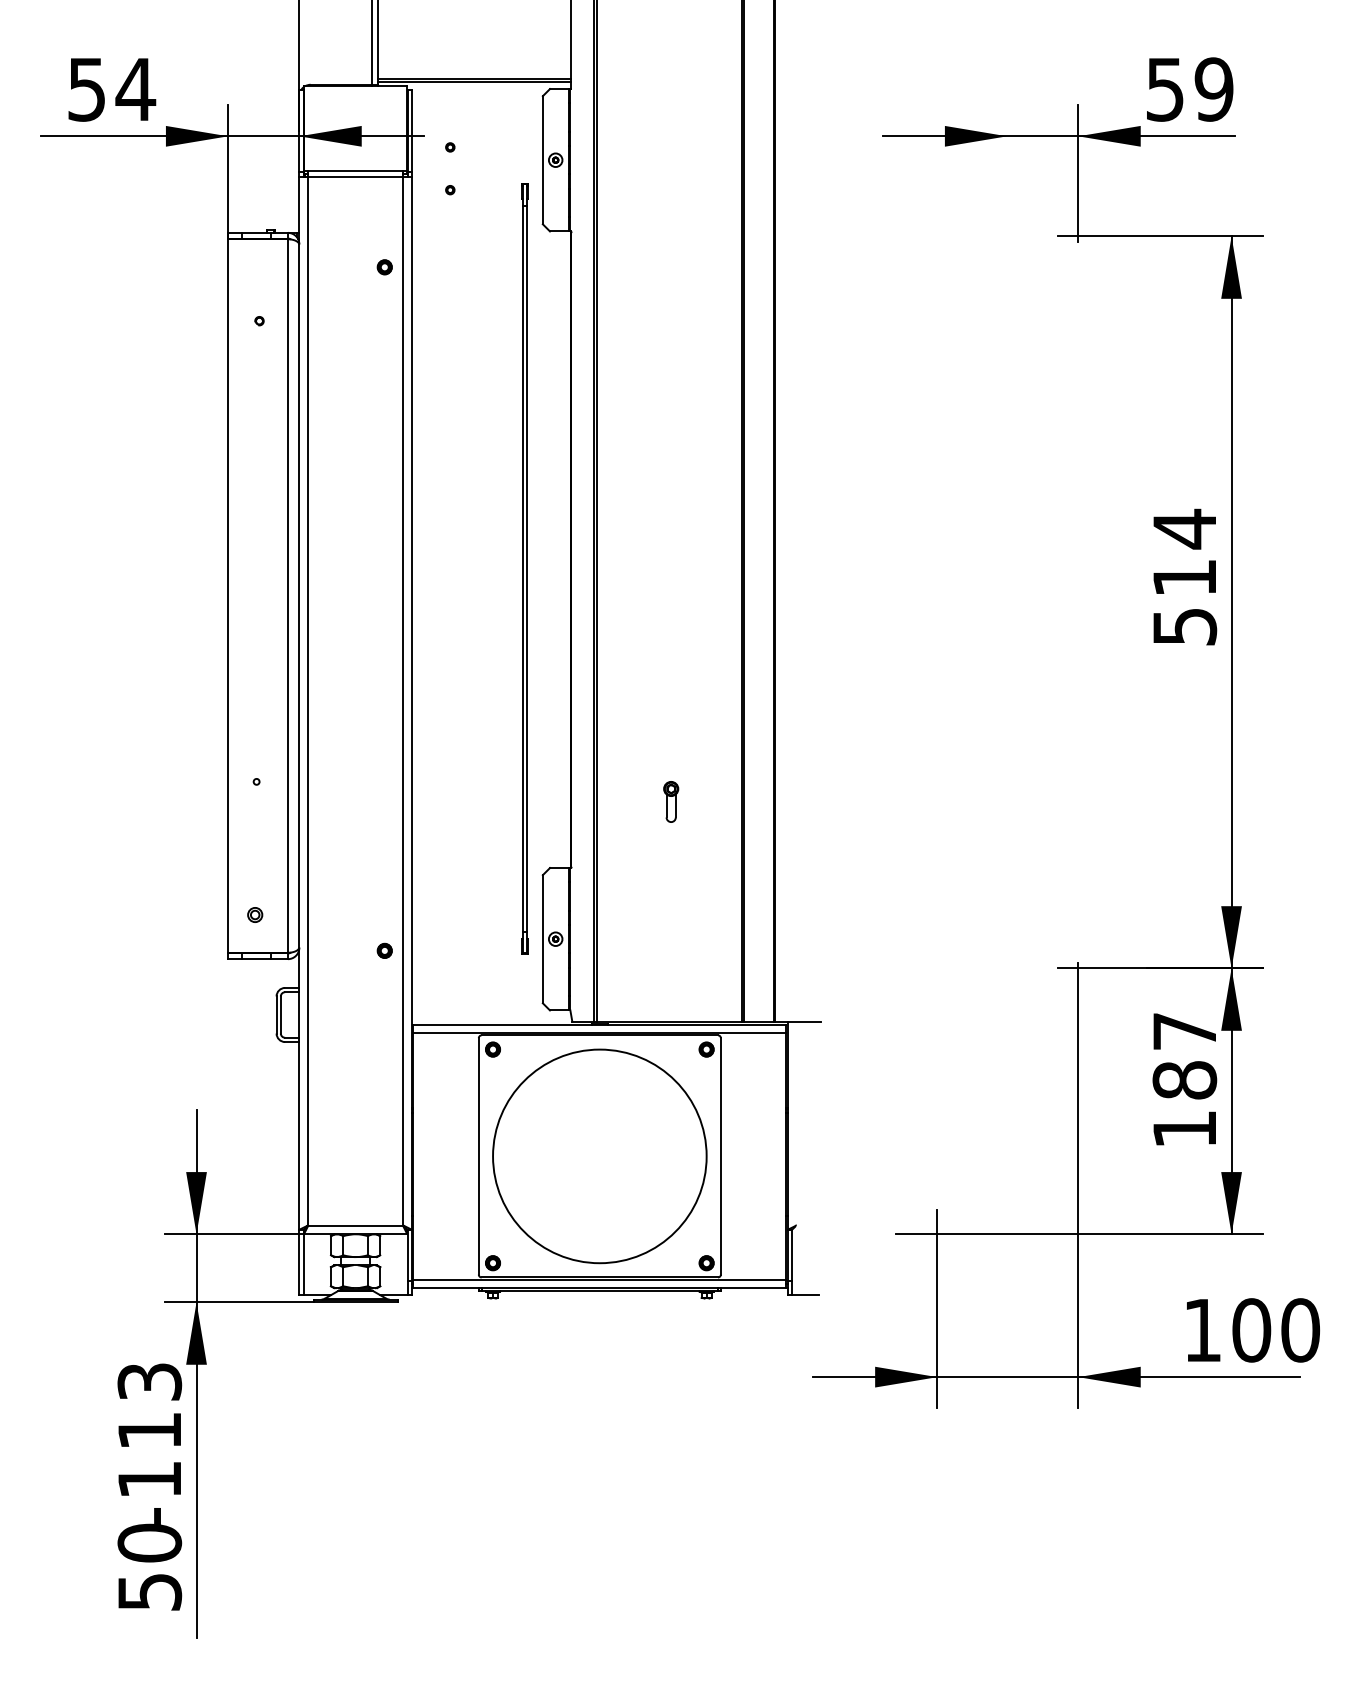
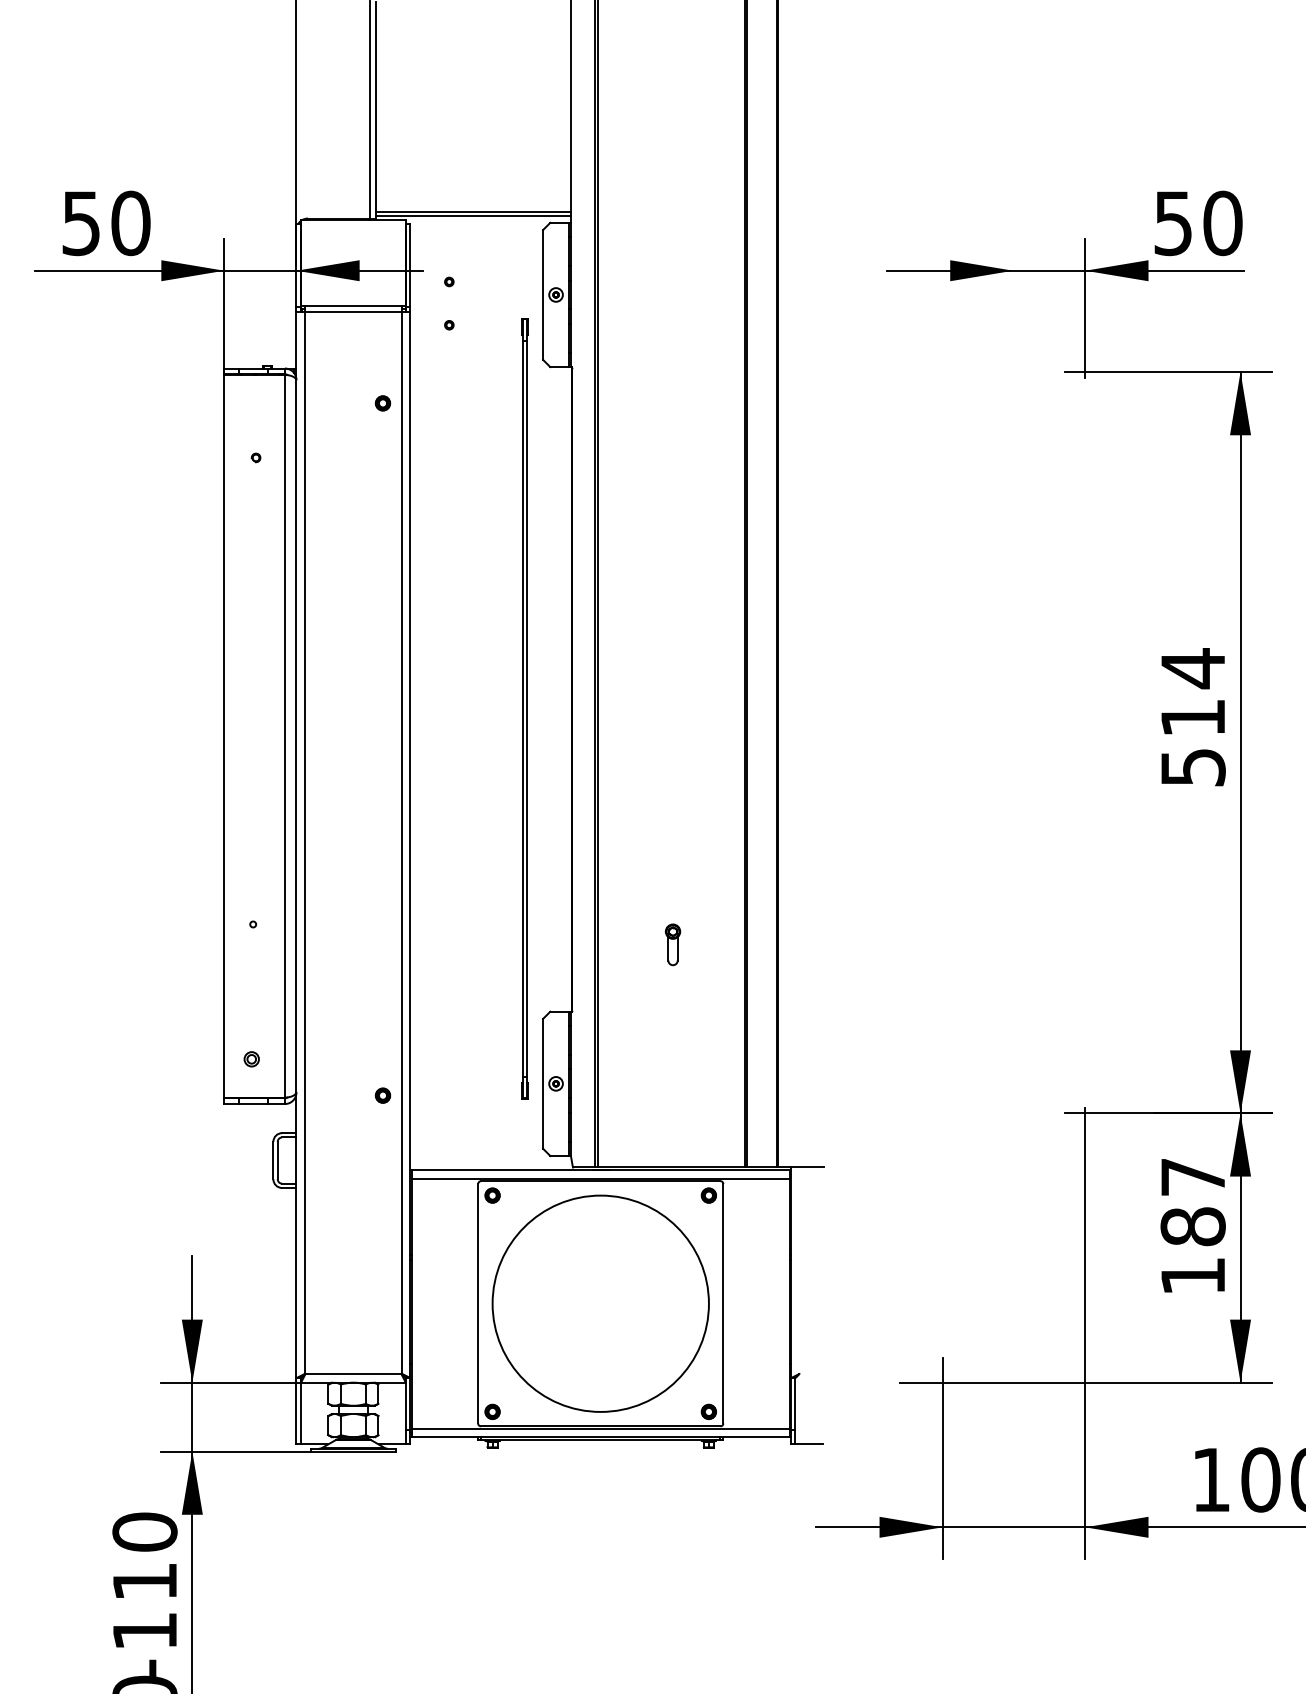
text: (135, 89) -> (130, 223), 54 -> 50
text: (1213, 89) -> (1222, 223), 59 -> 50
text: (149, 1381) -> (144, 1531), -113 -> -110

